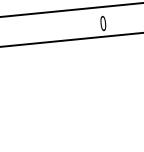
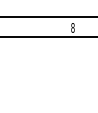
text: (102, 24) -> (72, 28), 0 -> 8

